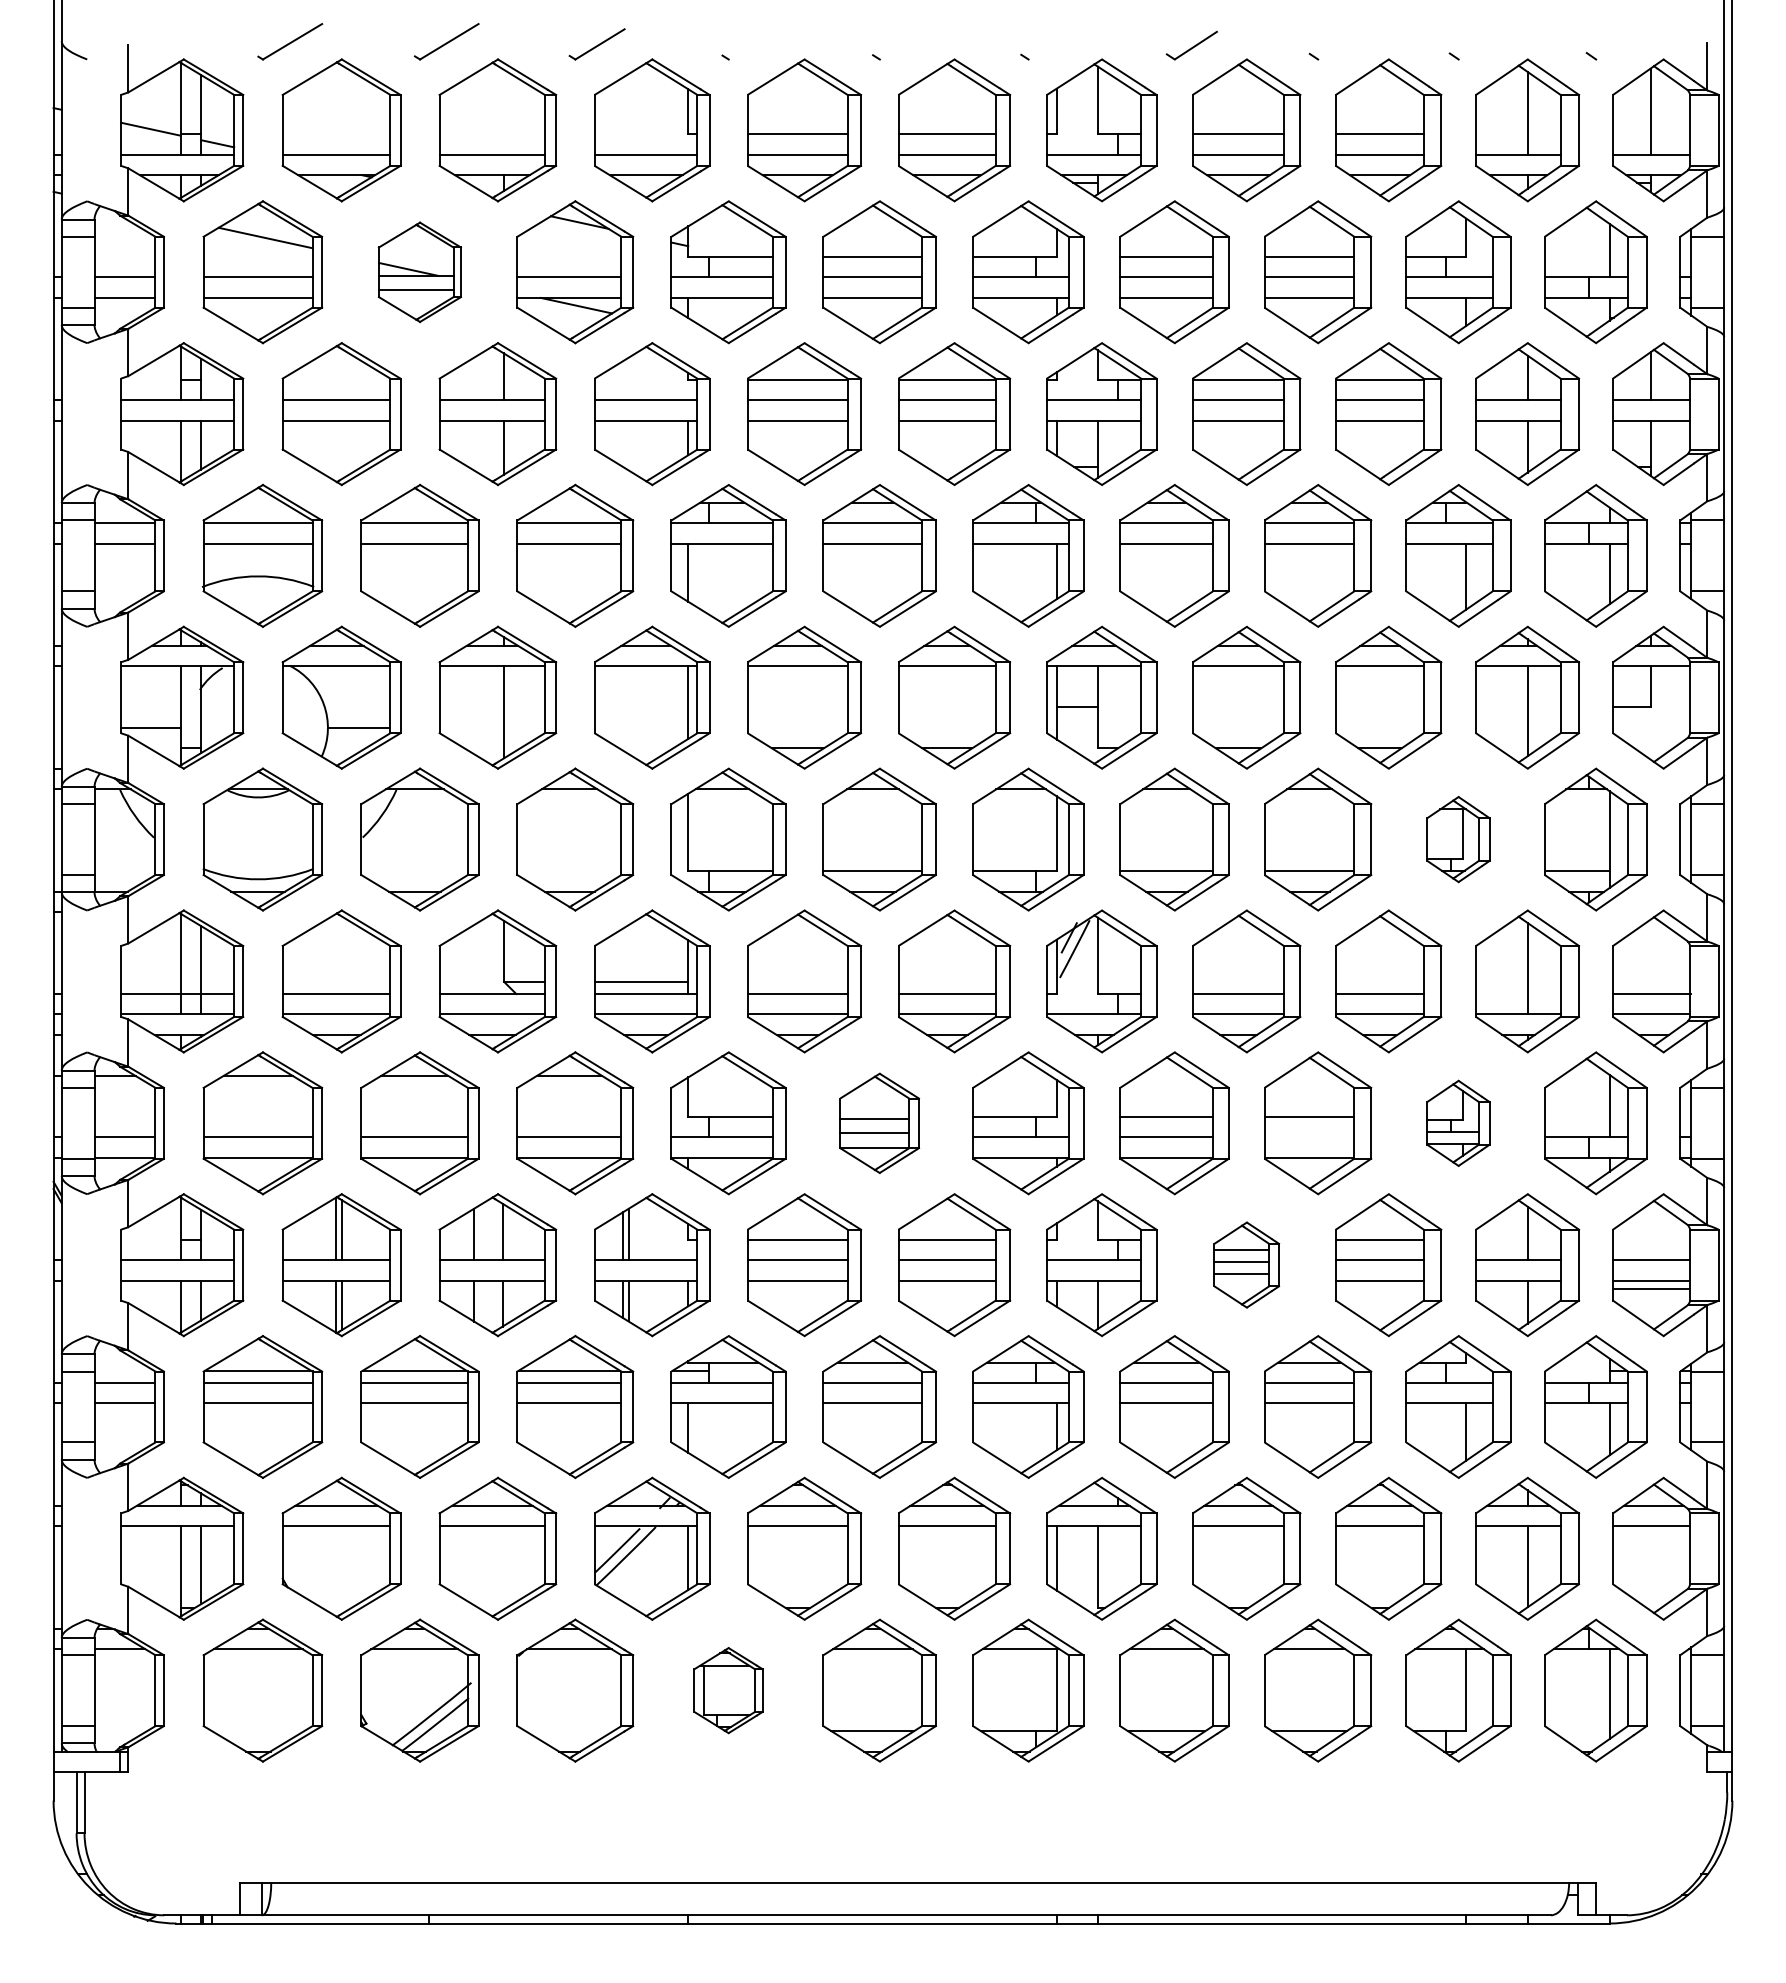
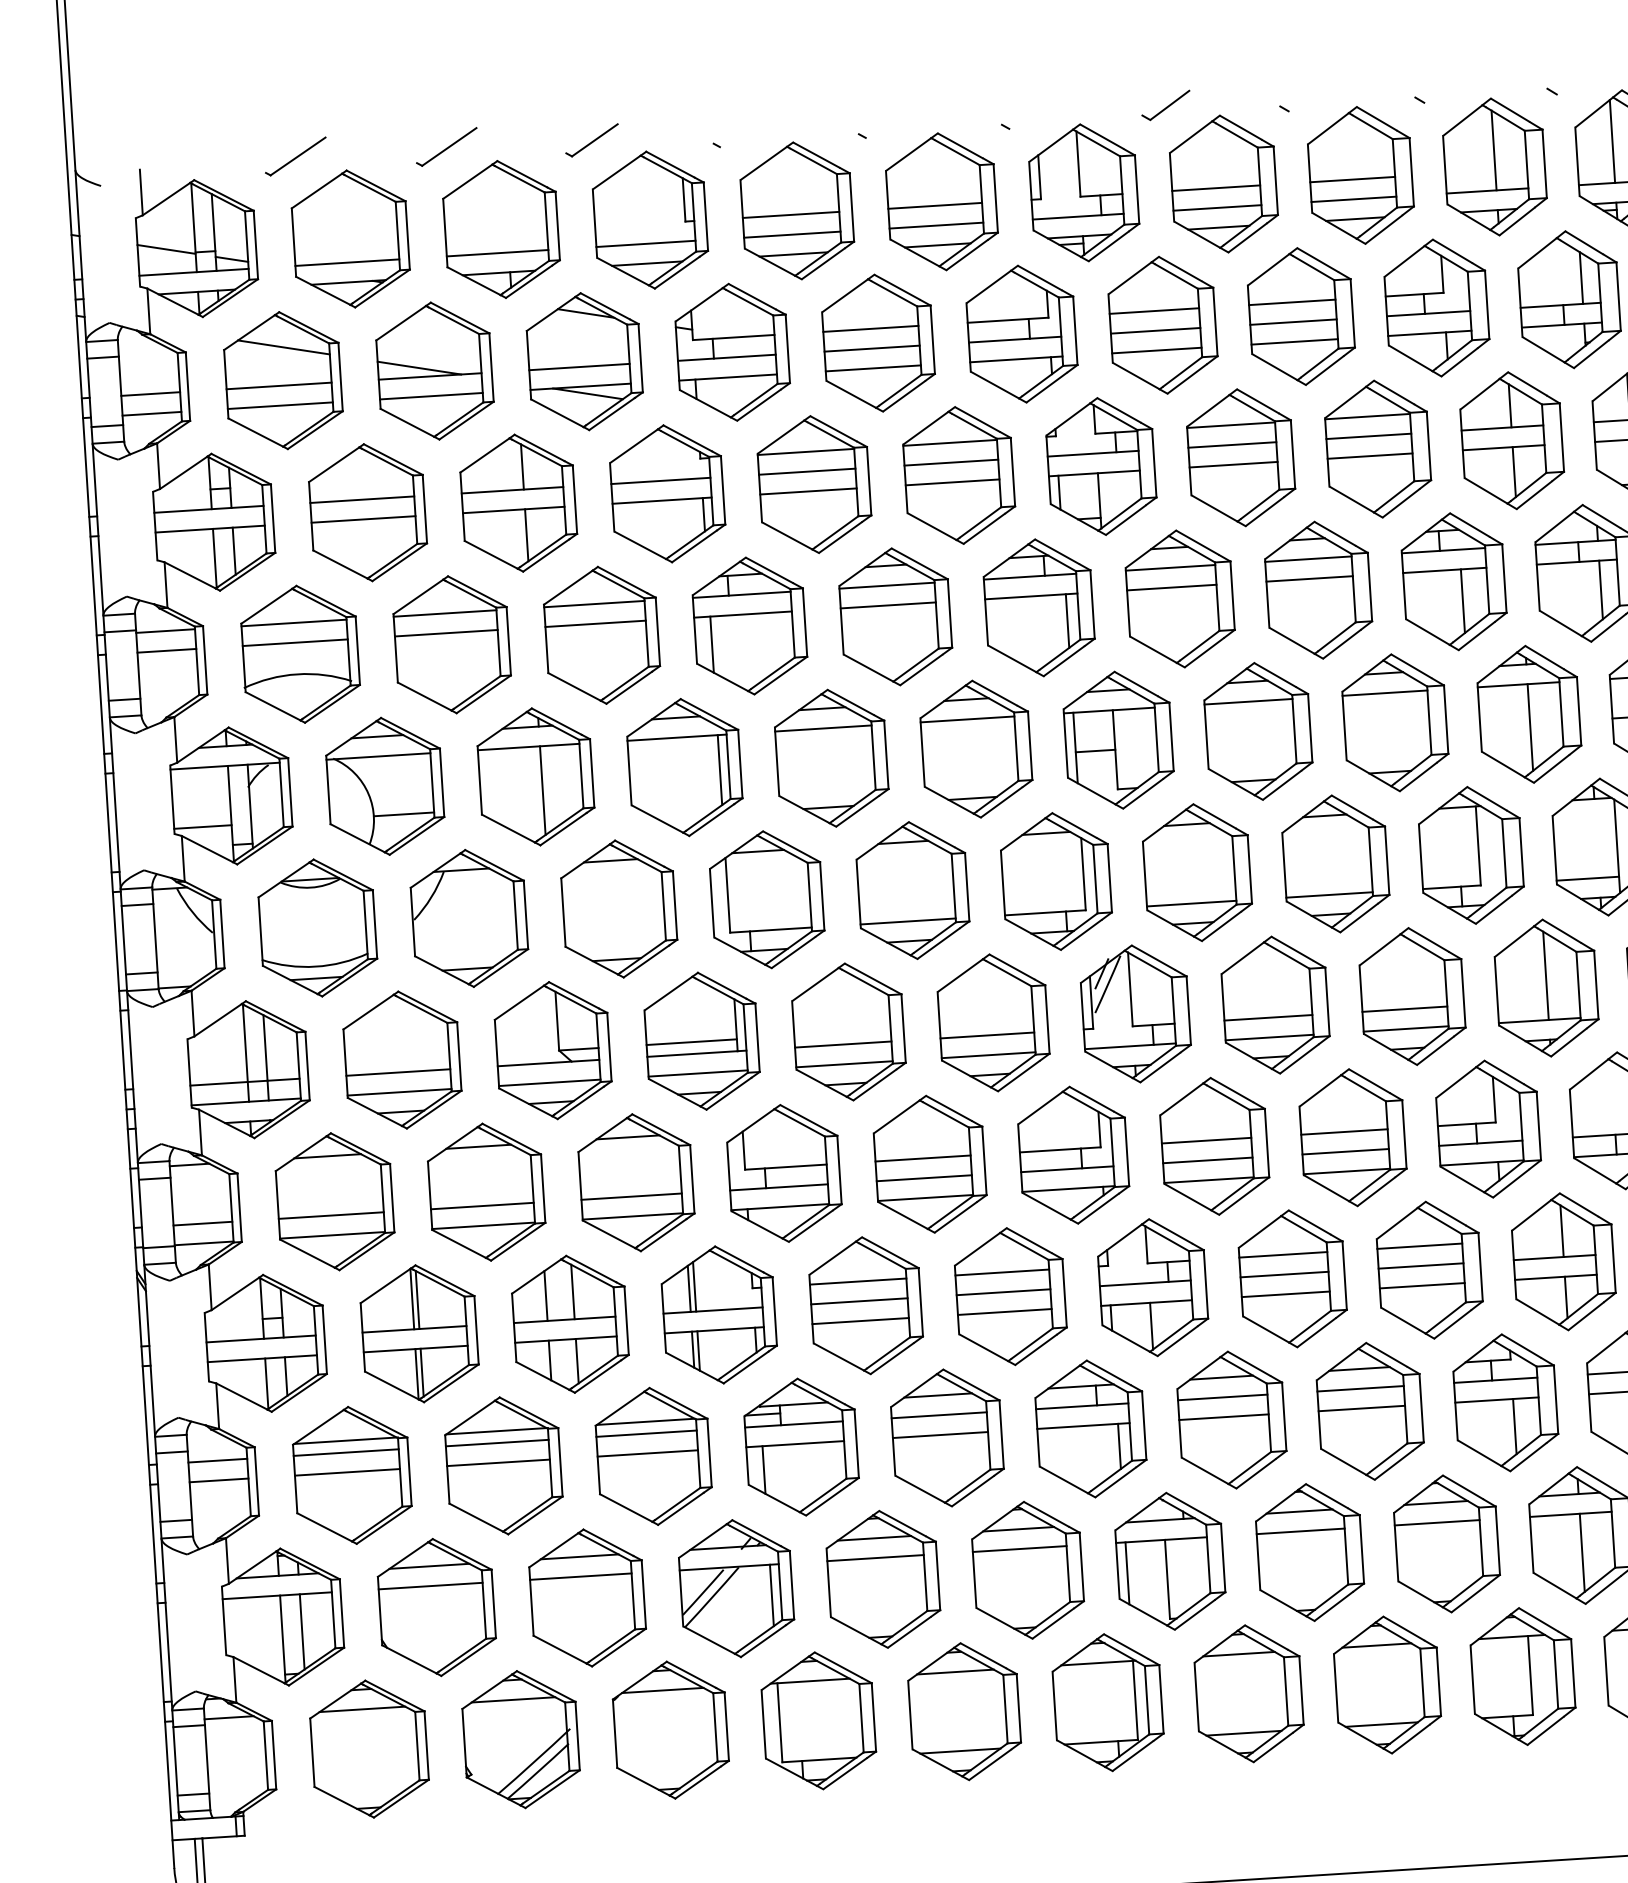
part: (419, 272) -> (434, 371), size x1.43
part: (1458, 839) -> (1471, 855), size x1.67
part: (879, 1123) -> (930, 1164), size x1.43
part: (1458, 1123) -> (1488, 1129), size x1.67
line: (1309, 1137) -> (1345, 1151), added
part: (1246, 1264) -> (1292, 1278), size x1.67
part: (728, 1690) -> (818, 1720), size x1.67

